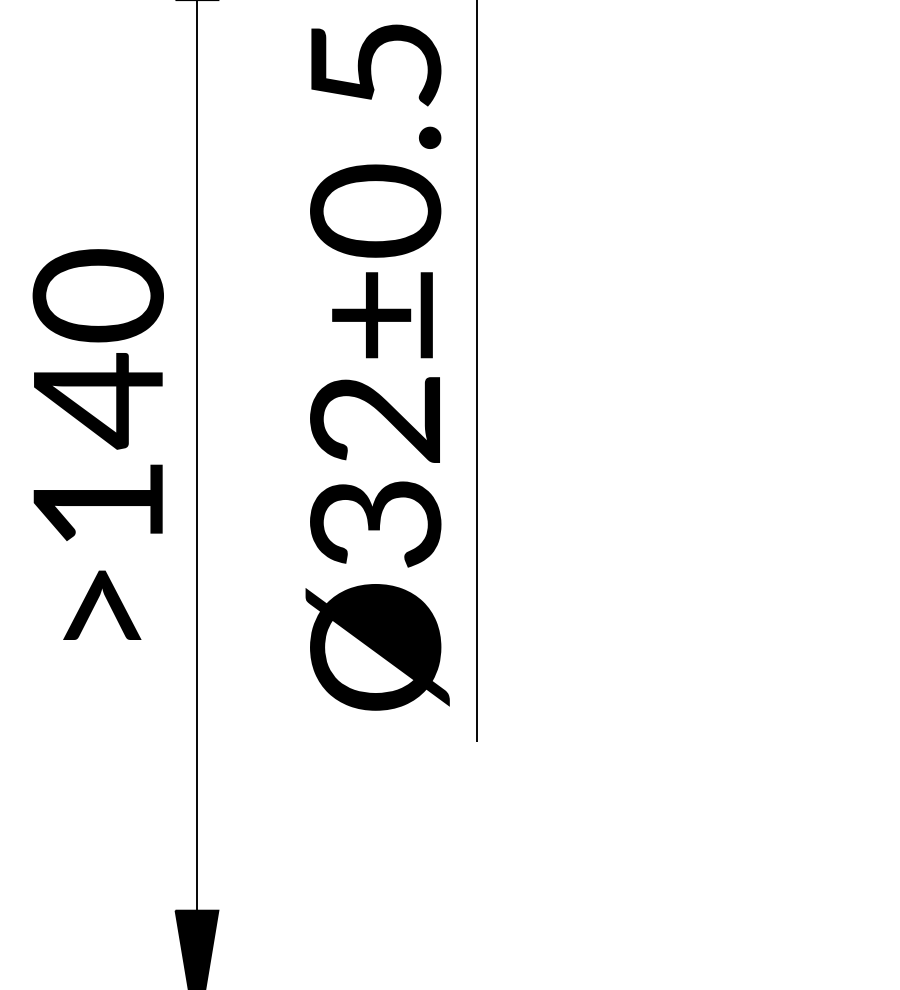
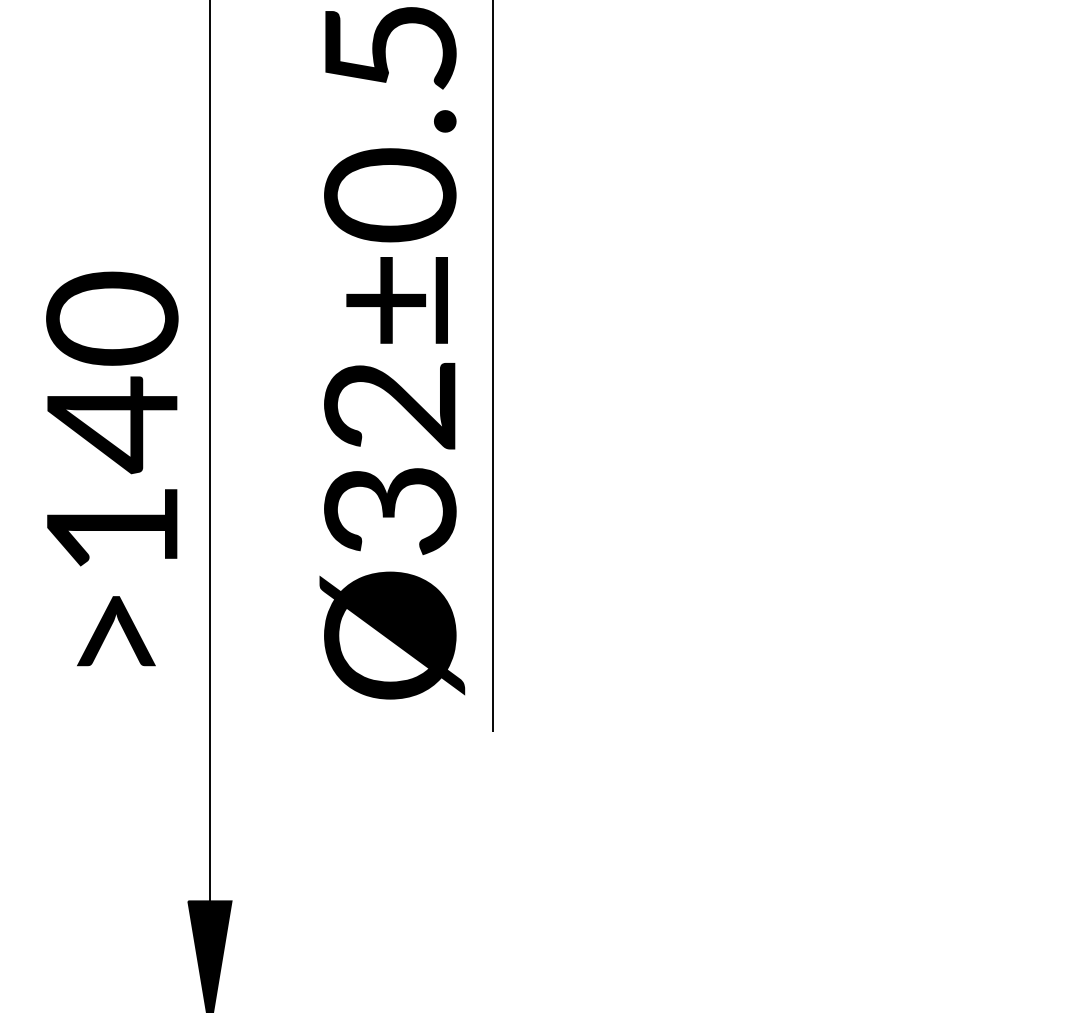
text: (98, 444) -> (112, 468), moved

